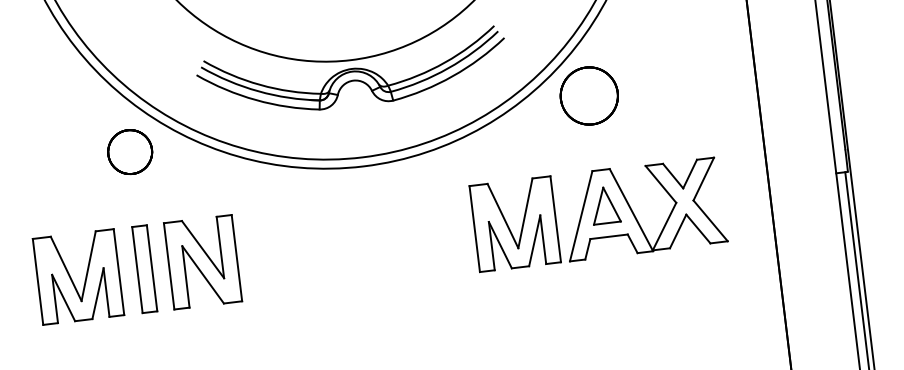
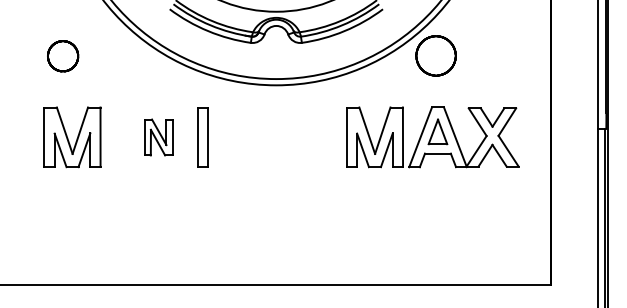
part: (130, 152) -> (63, 56), moved
part: (202, 262) -> (158, 137), size x0.6
part: (143, 269) -> (202, 137), moved

